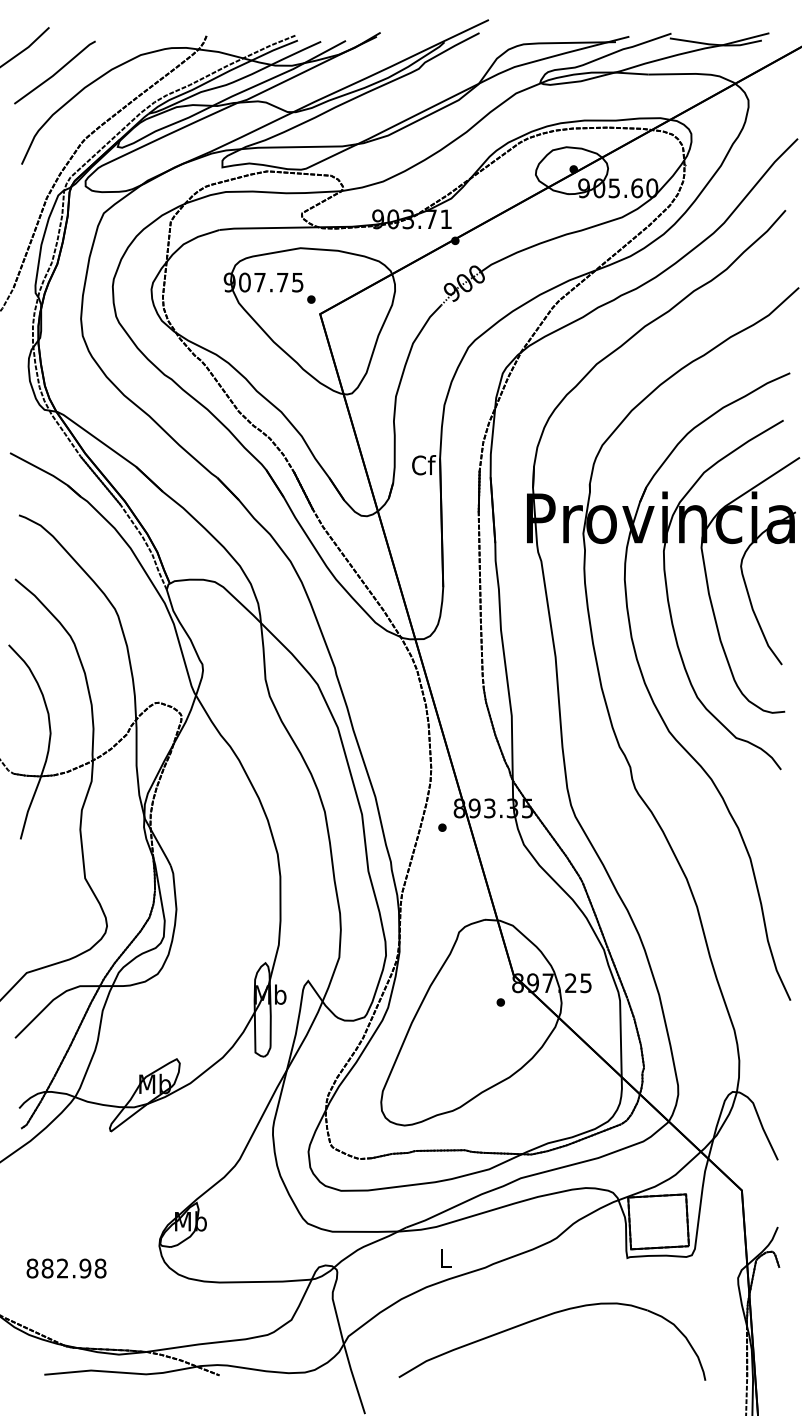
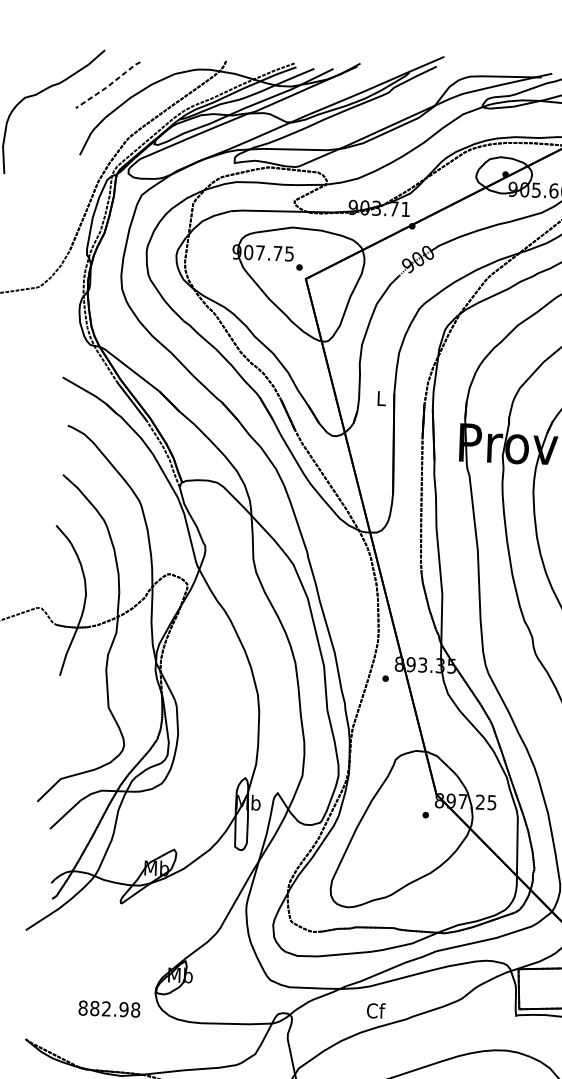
line: (55, 73) -> (108, 85), solid -> dashed
text: (424, 465) -> (382, 398), Cf -> L
text: (445, 1258) -> (375, 1011), L -> Cf
text: (66, 1268) -> (109, 1009), moved

